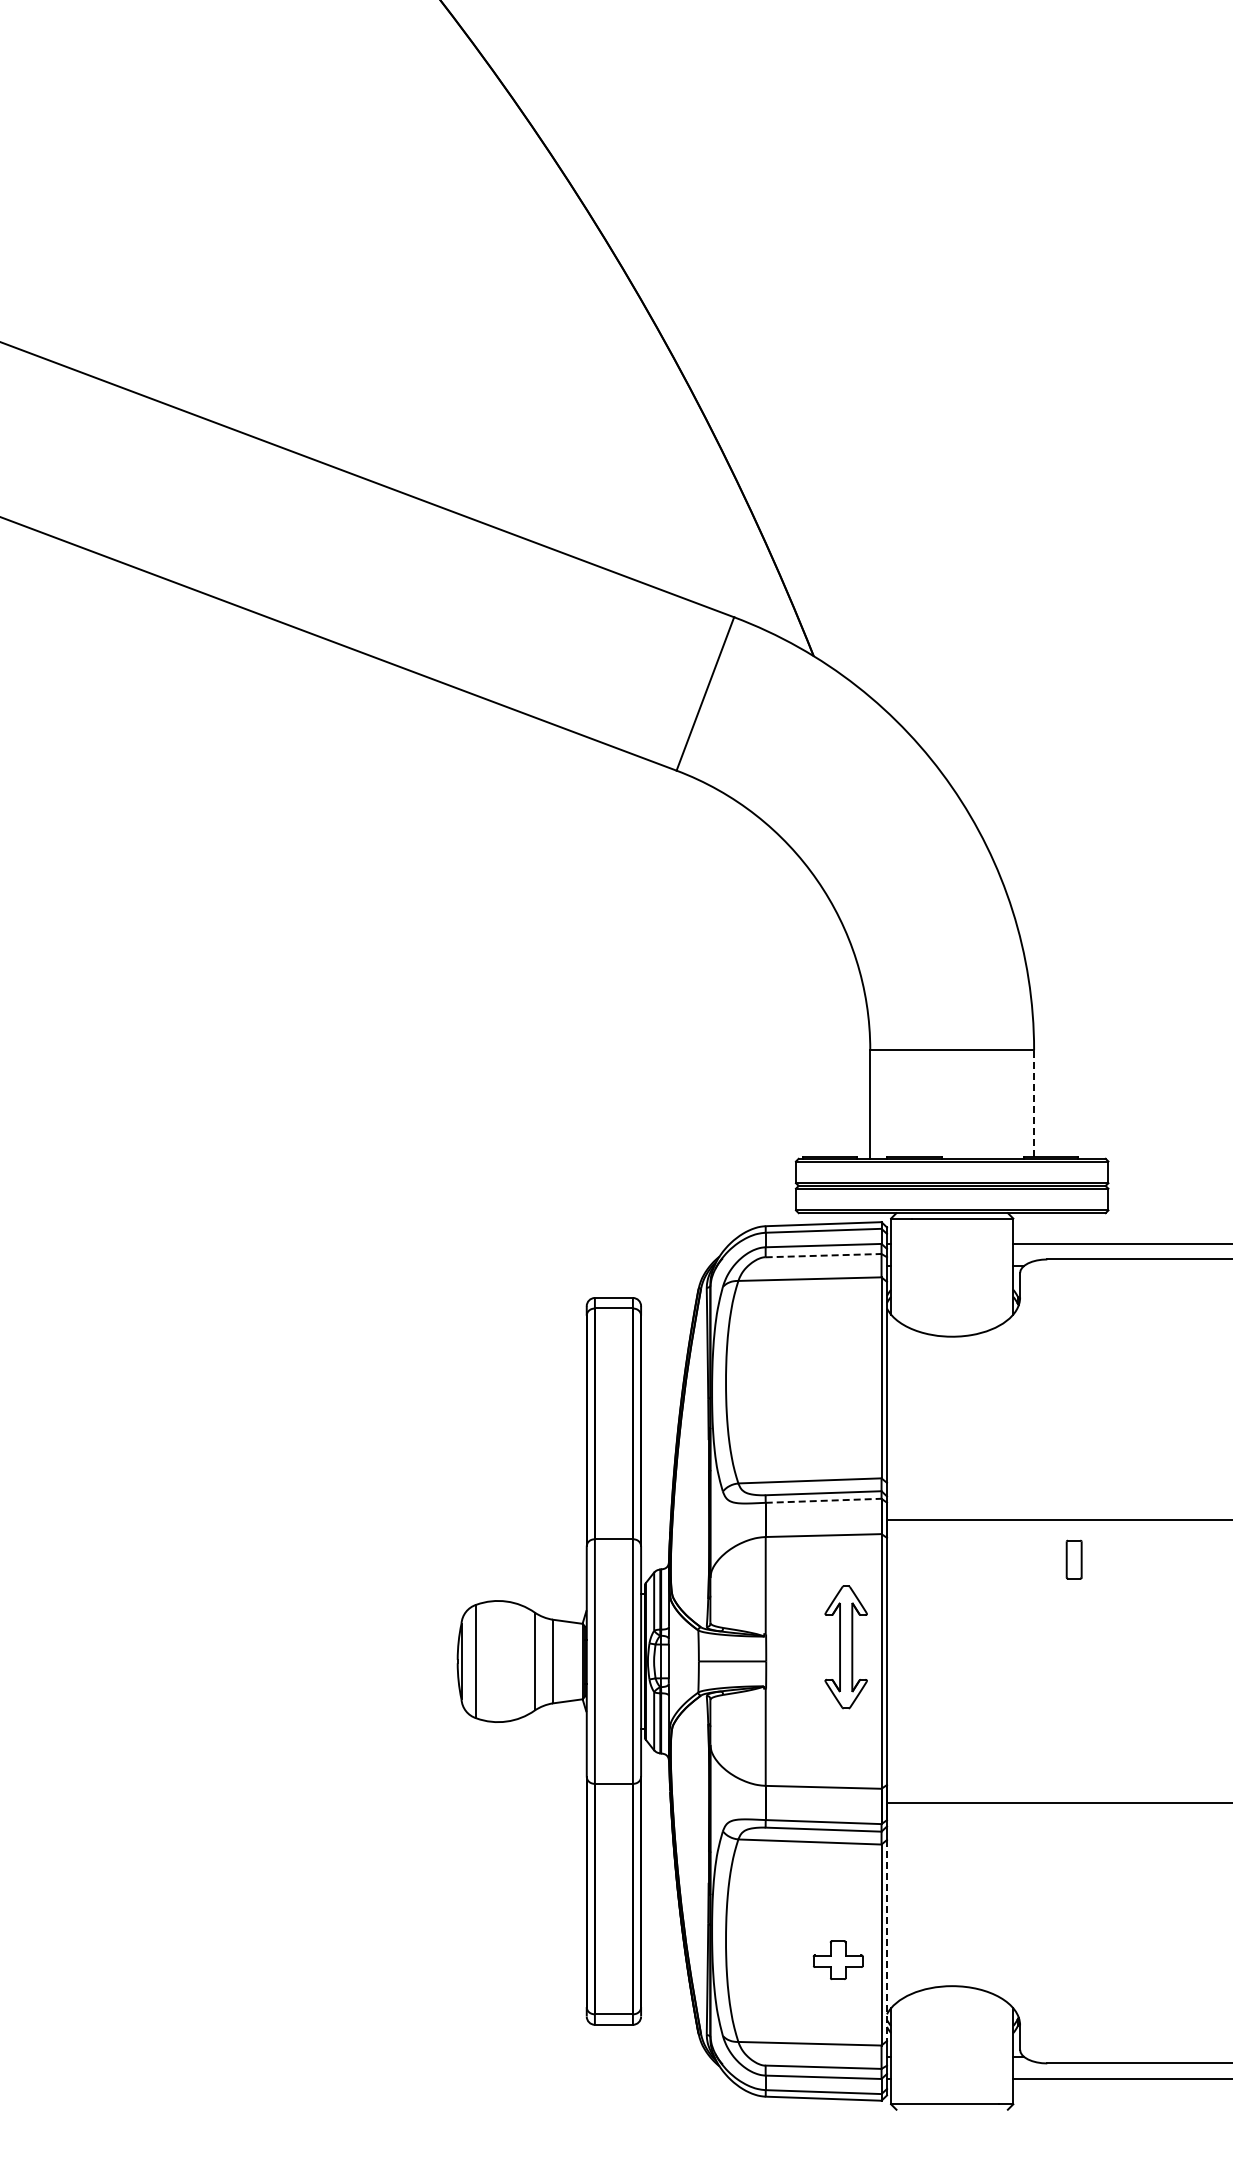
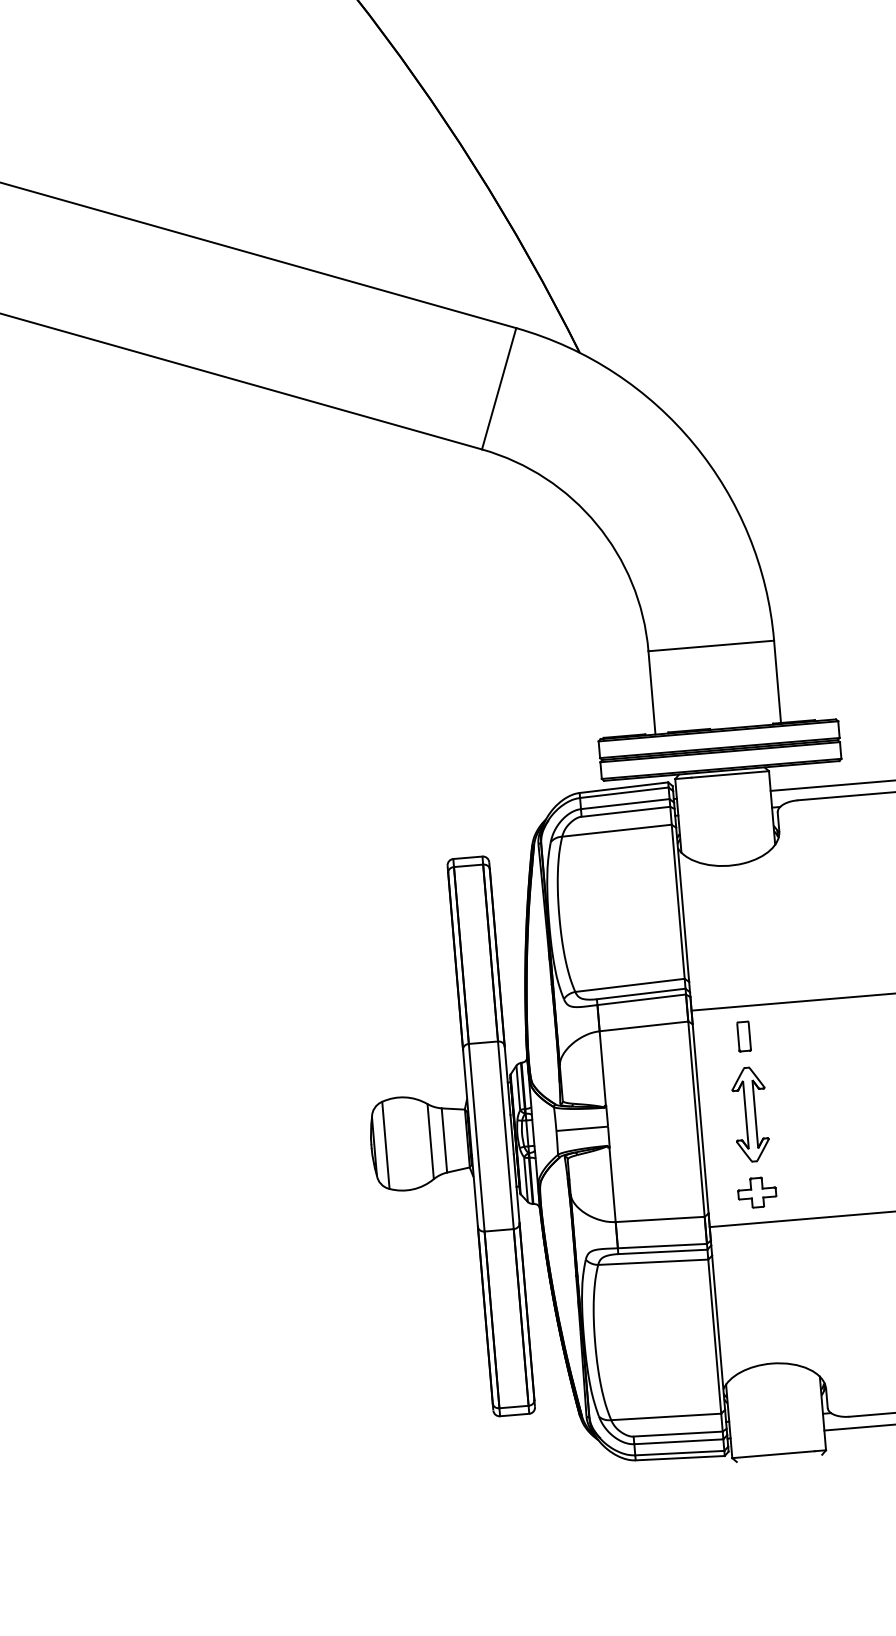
line: (1034, 1103) -> (777, 681), dashed -> solid
line: (823, 1255) -> (625, 811), dashed -> solid
line: (823, 1500) -> (641, 999), dashed -> solid
part: (1073, 1559) -> (743, 1036), moved
part: (845, 1647) -> (750, 1114), moved
line: (886, 1941) -> (718, 1333), dashed -> solid
part: (837, 1959) -> (756, 1192), moved

